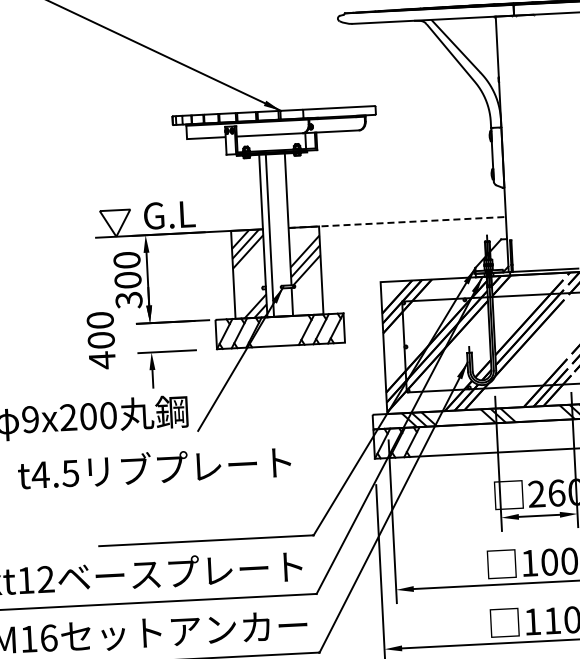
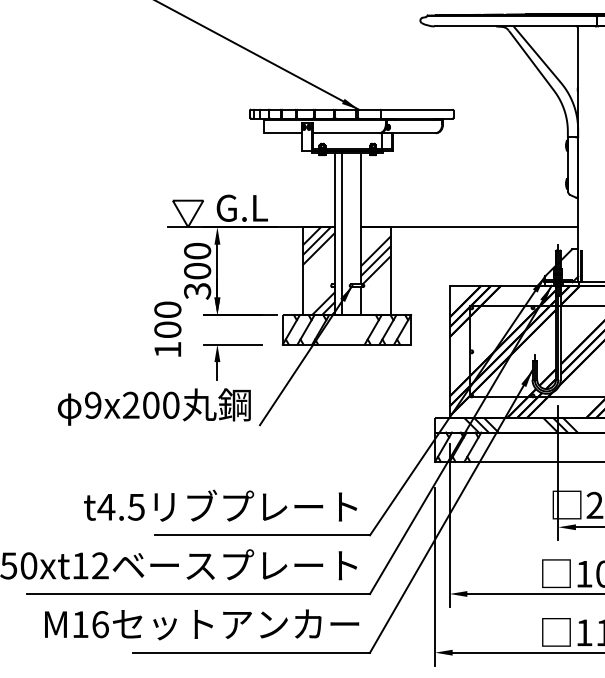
line: (397, 222) -> (469, 227), dashed -> solid
text: (102, 361) -> (167, 350), 400 -> 100
text: (154, 467) -> (220, 505), moved

